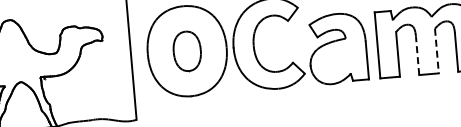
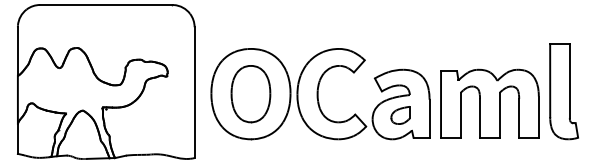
part: (186, 51) -> (250, 94), size x1.43
line: (436, 51) -> (499, 115), dashed -> solid
line: (417, 54) -> (480, 117), dashed -> solid
part: (338, 59) -> (400, 115), added

